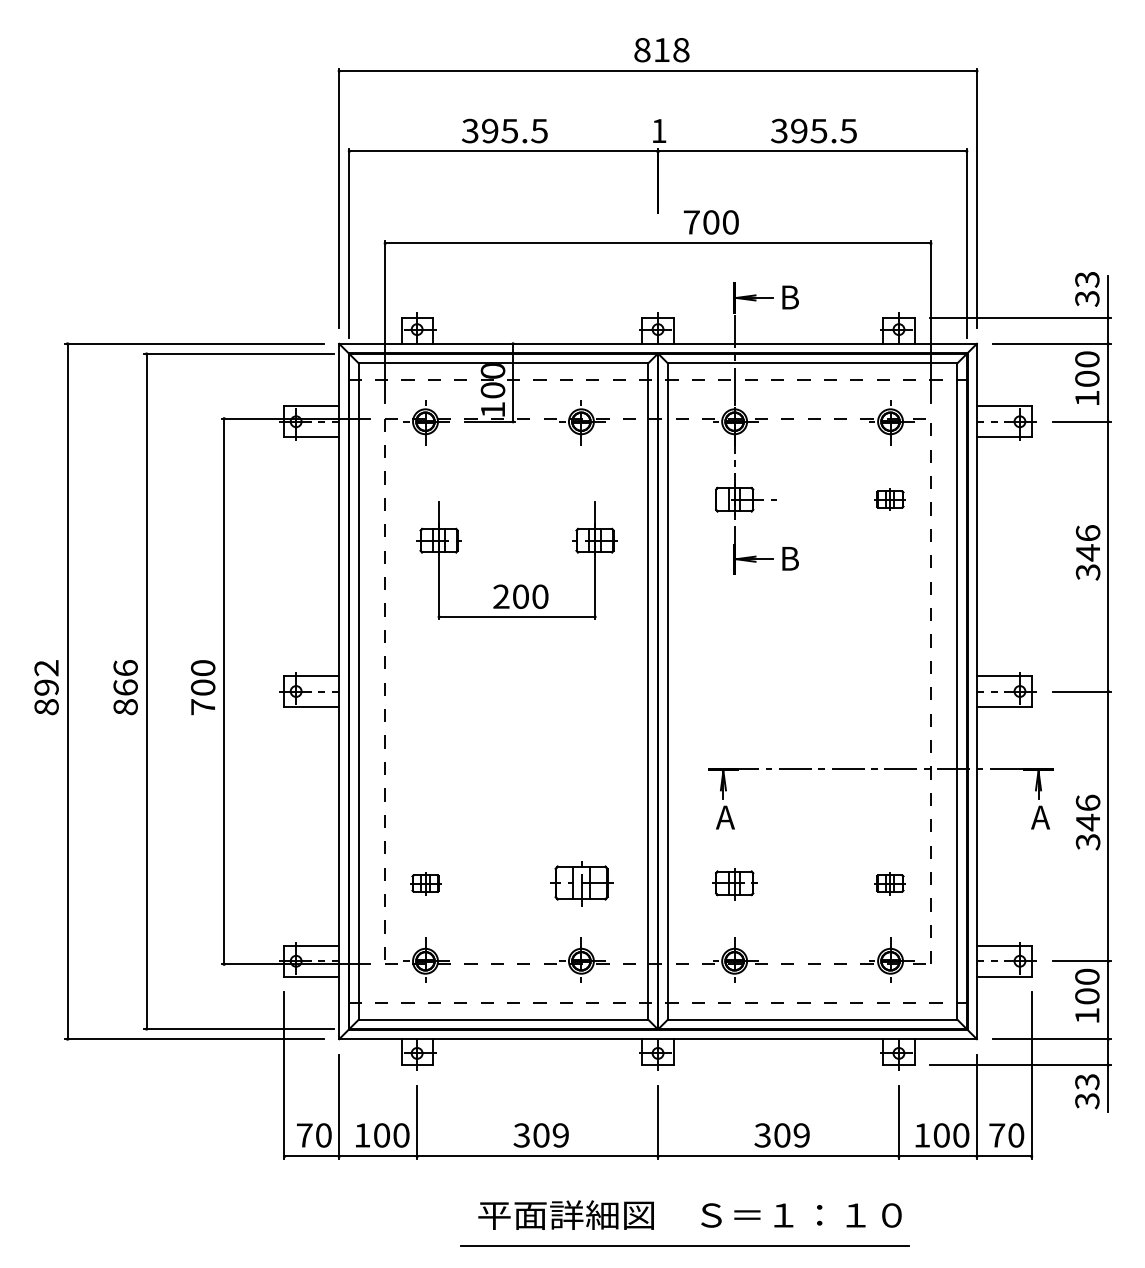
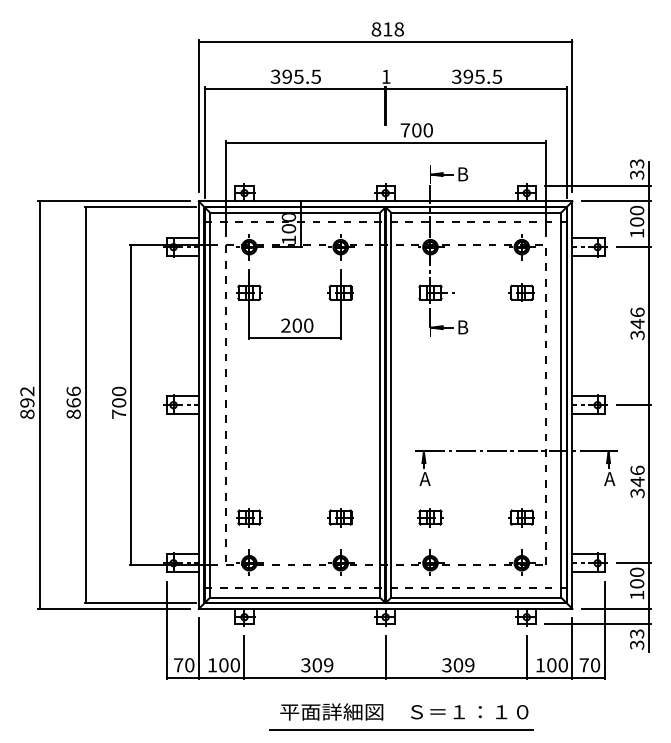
part: (889, 499) -> (521, 292), size x1.43
part: (519, 584) -> (296, 318), moved
part: (425, 883) -> (249, 517), size x1.43
part: (581, 883) -> (340, 517), size x0.71
part: (889, 883) -> (521, 517), size x1.43

